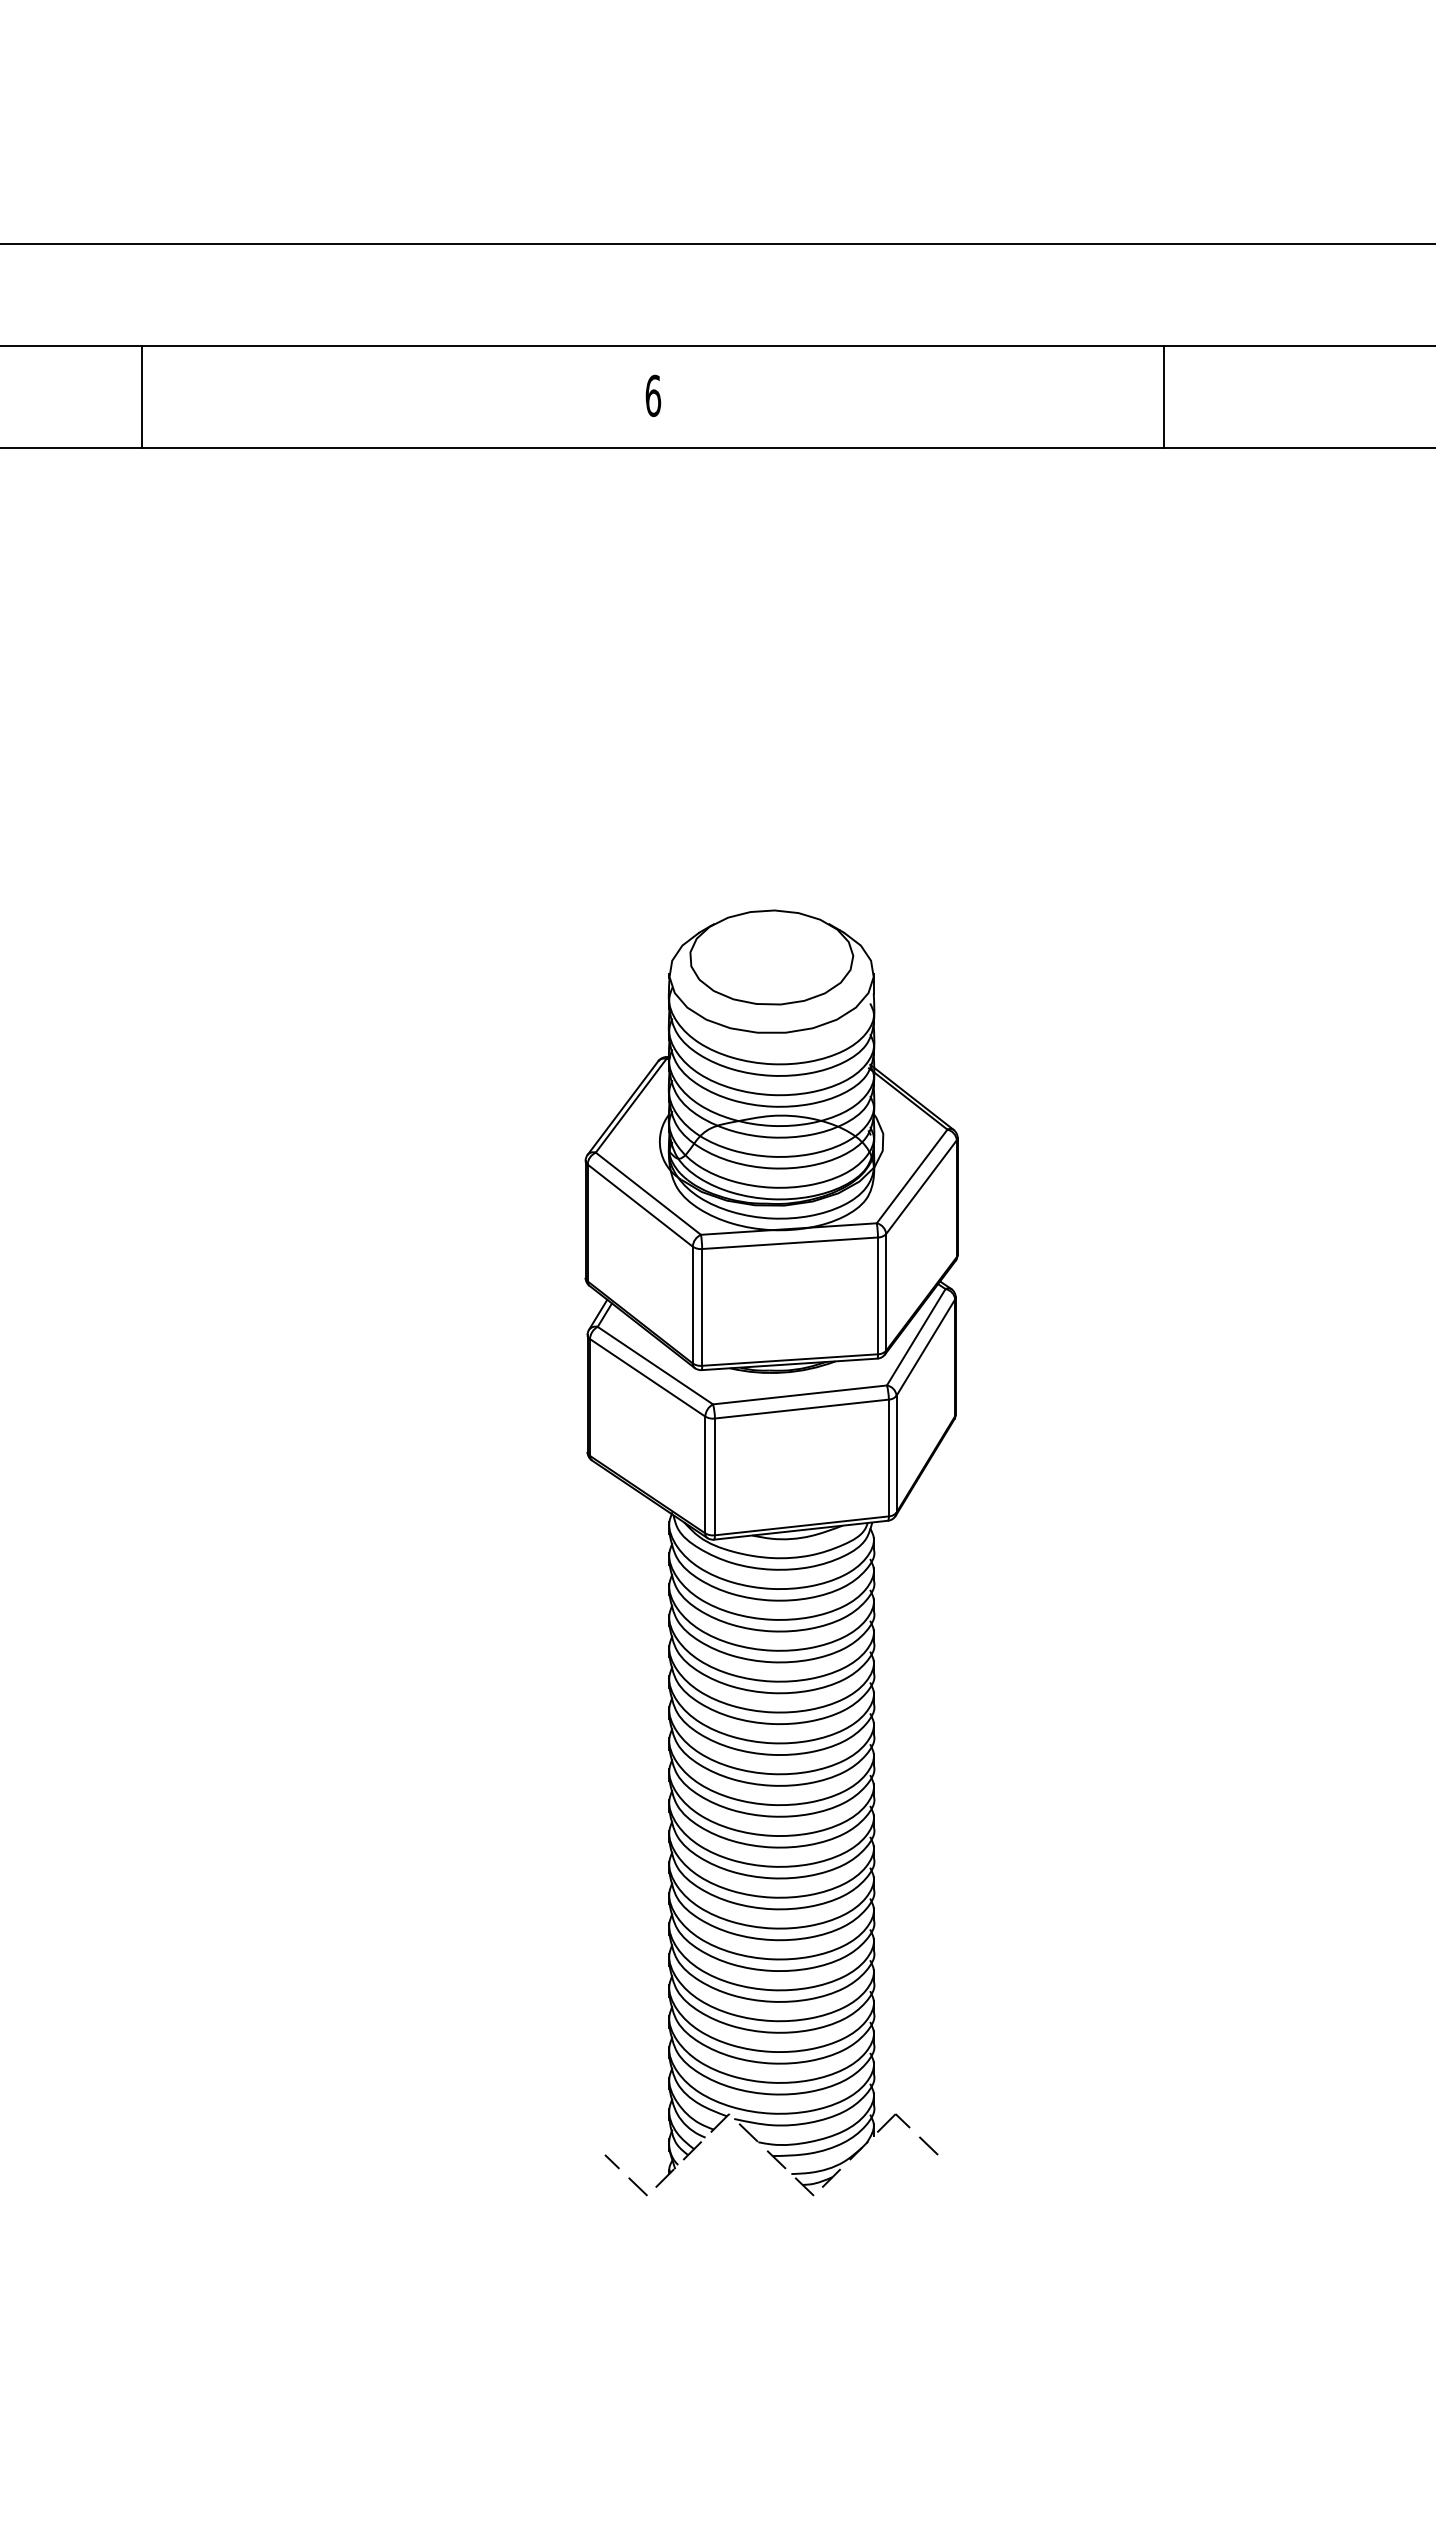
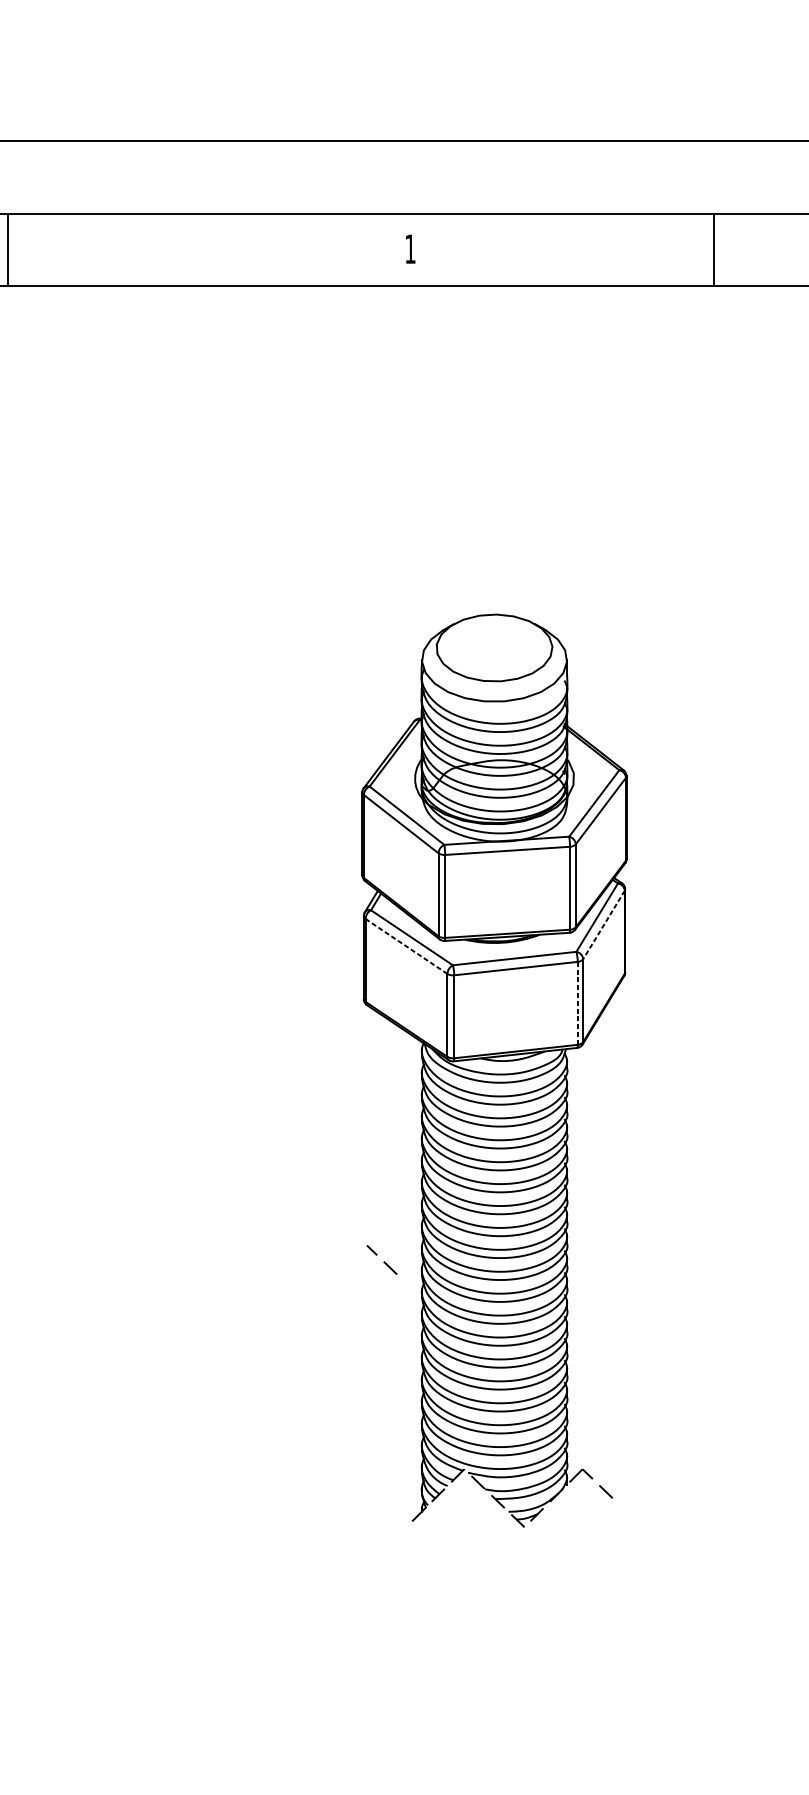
text: (653, 395) -> (410, 248), 6 -> 1
line: (141, 396) -> (8, 249), moved
line: (1163, 396) -> (713, 249), moved
line: (925, 1348) -> (603, 925), solid -> dashed
line: (647, 1377) -> (406, 946), solid -> dashed
line: (888, 1457) -> (577, 1003), solid -> dashed
line: (628, 2178) -> (383, 1262), moved

